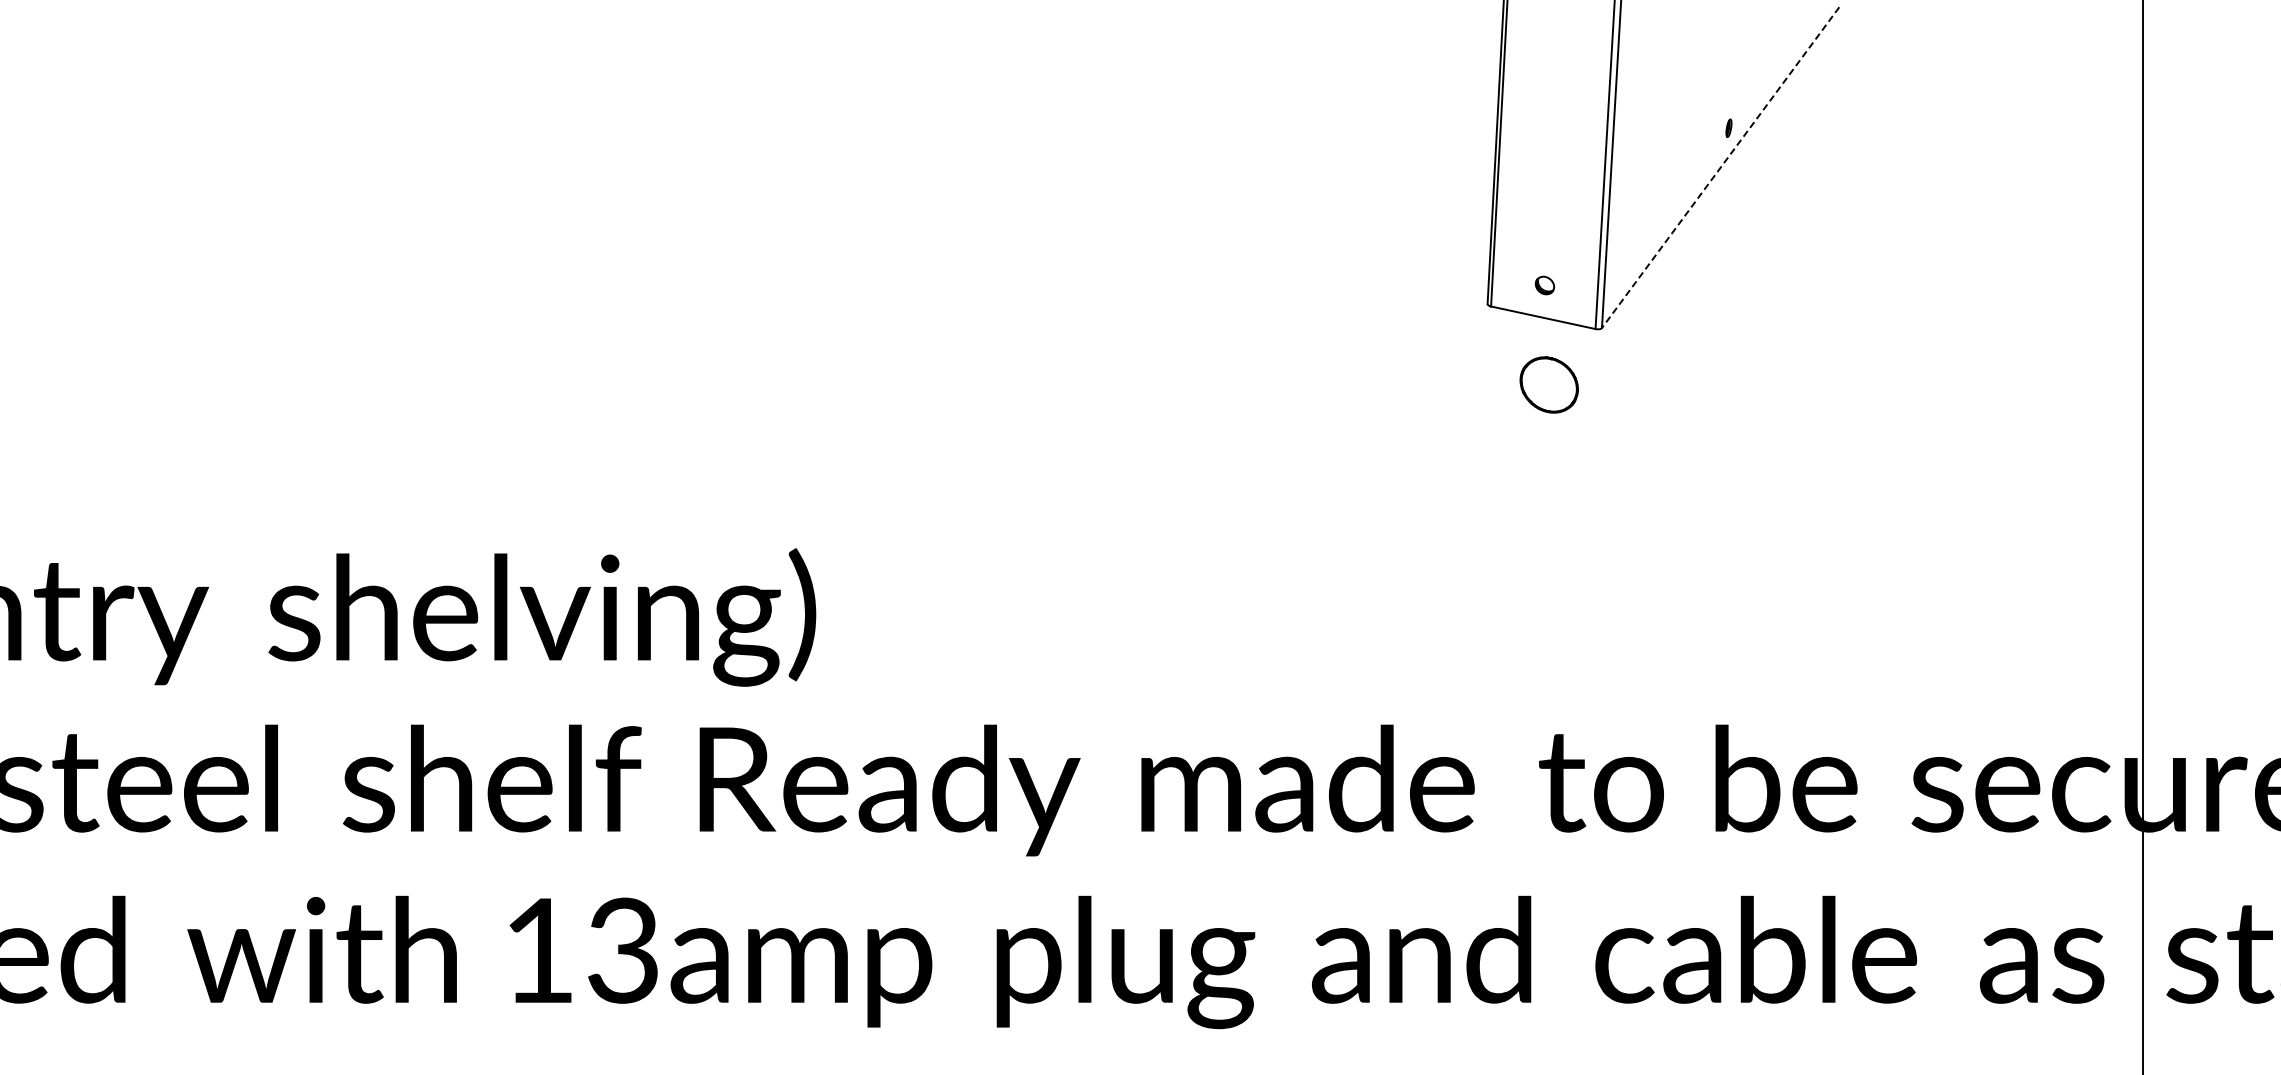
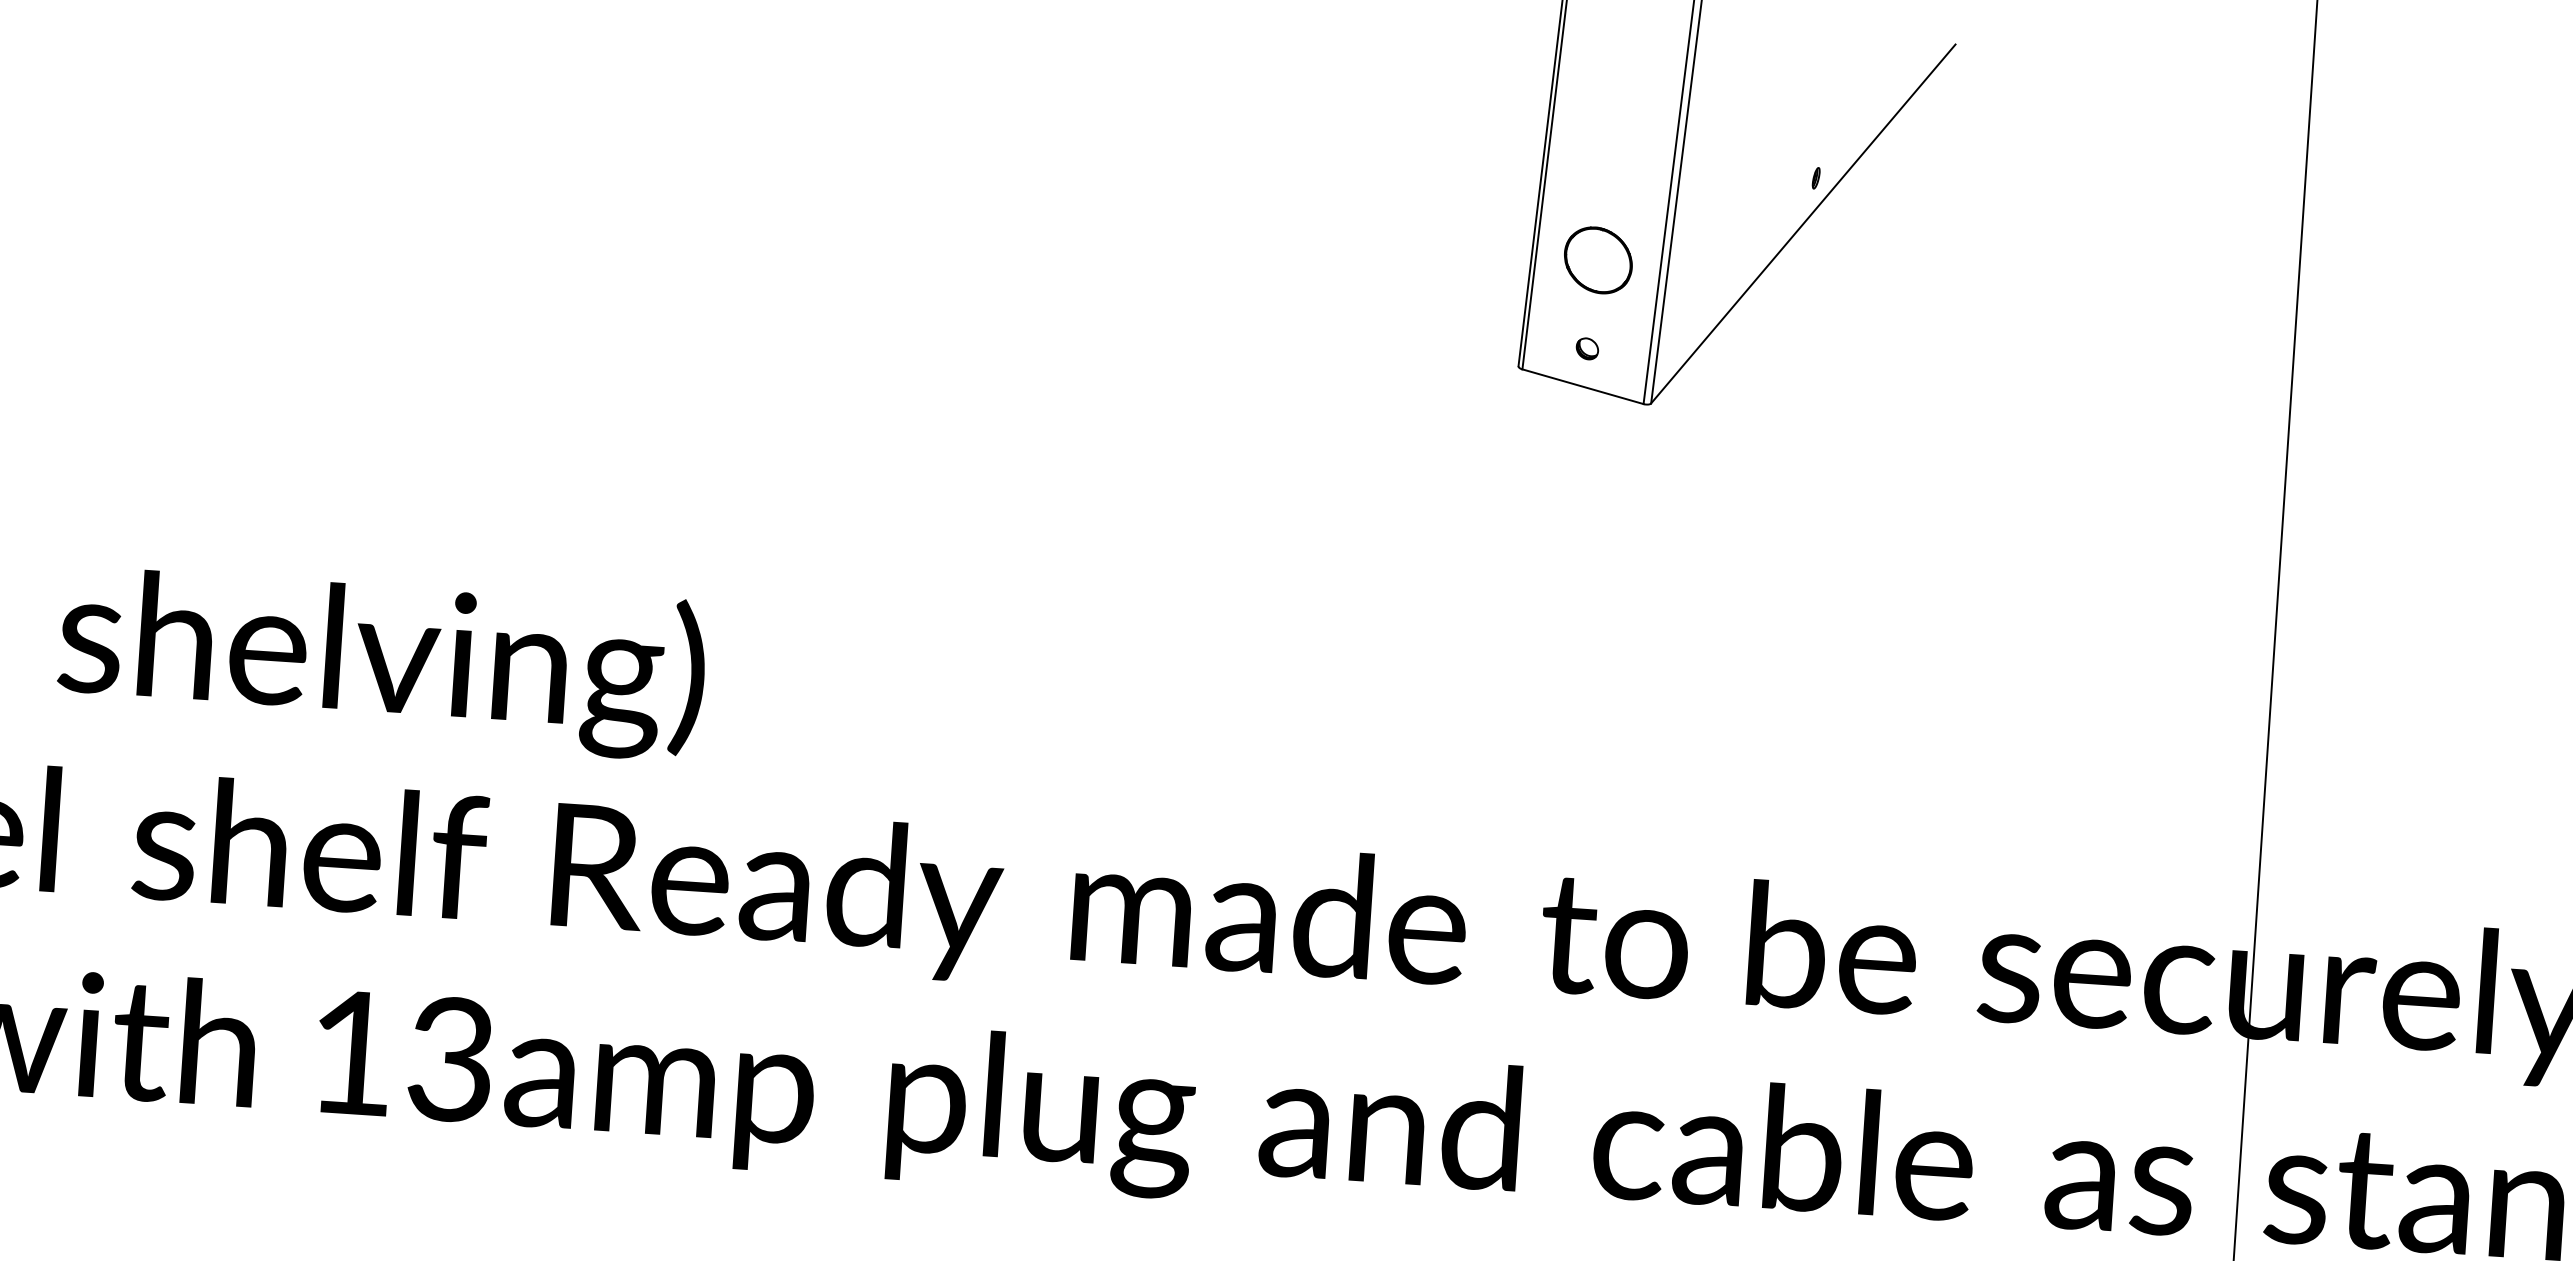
line: (1720, 167) -> (1803, 223), dashed -> solid
part: (1548, 384) -> (1597, 259), moved

